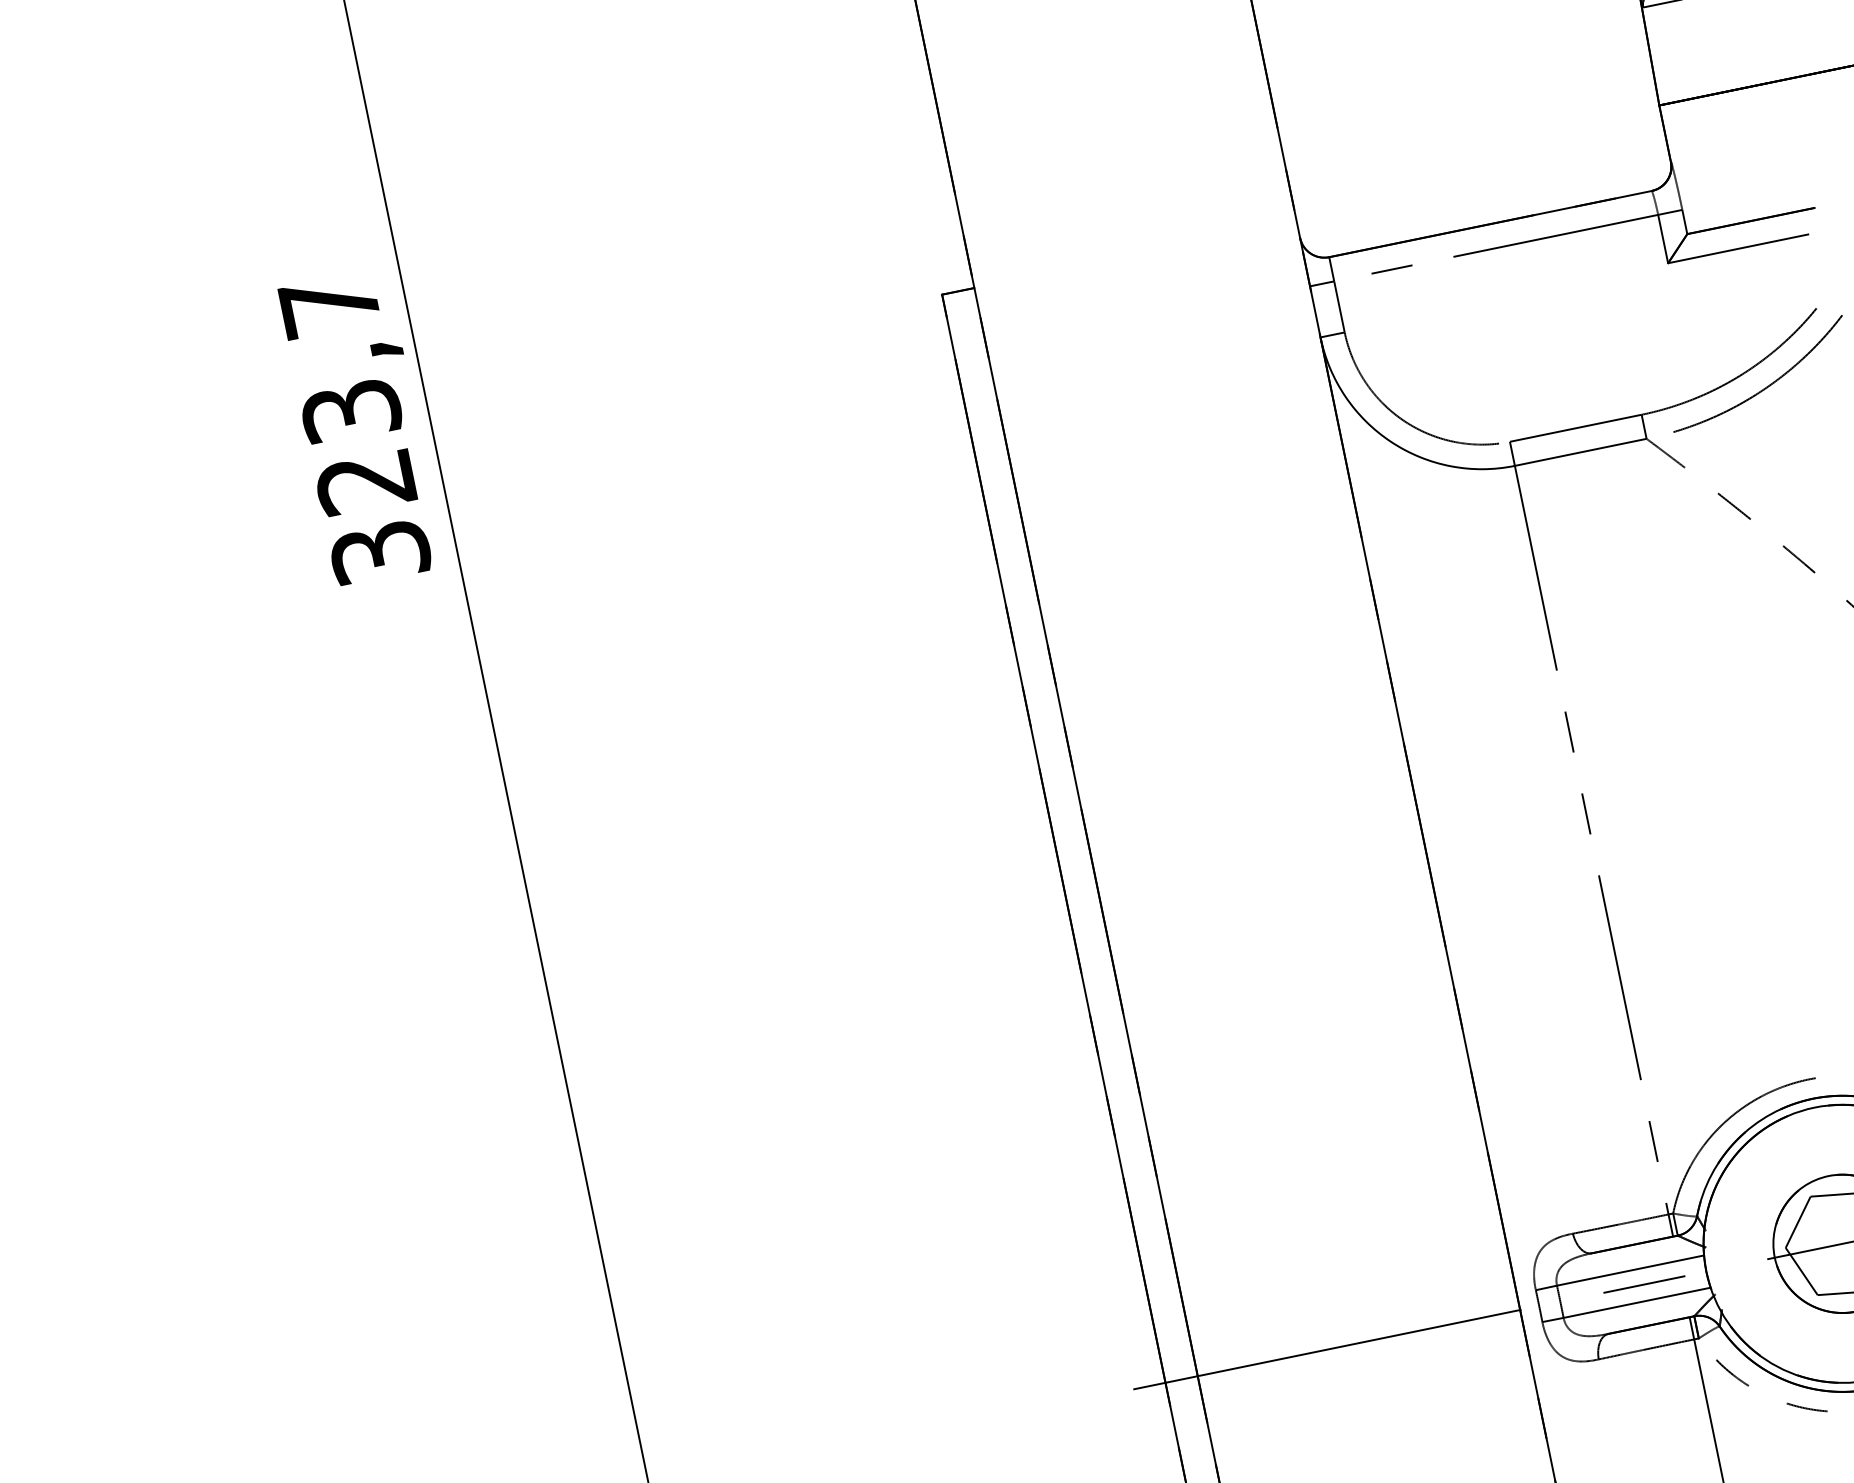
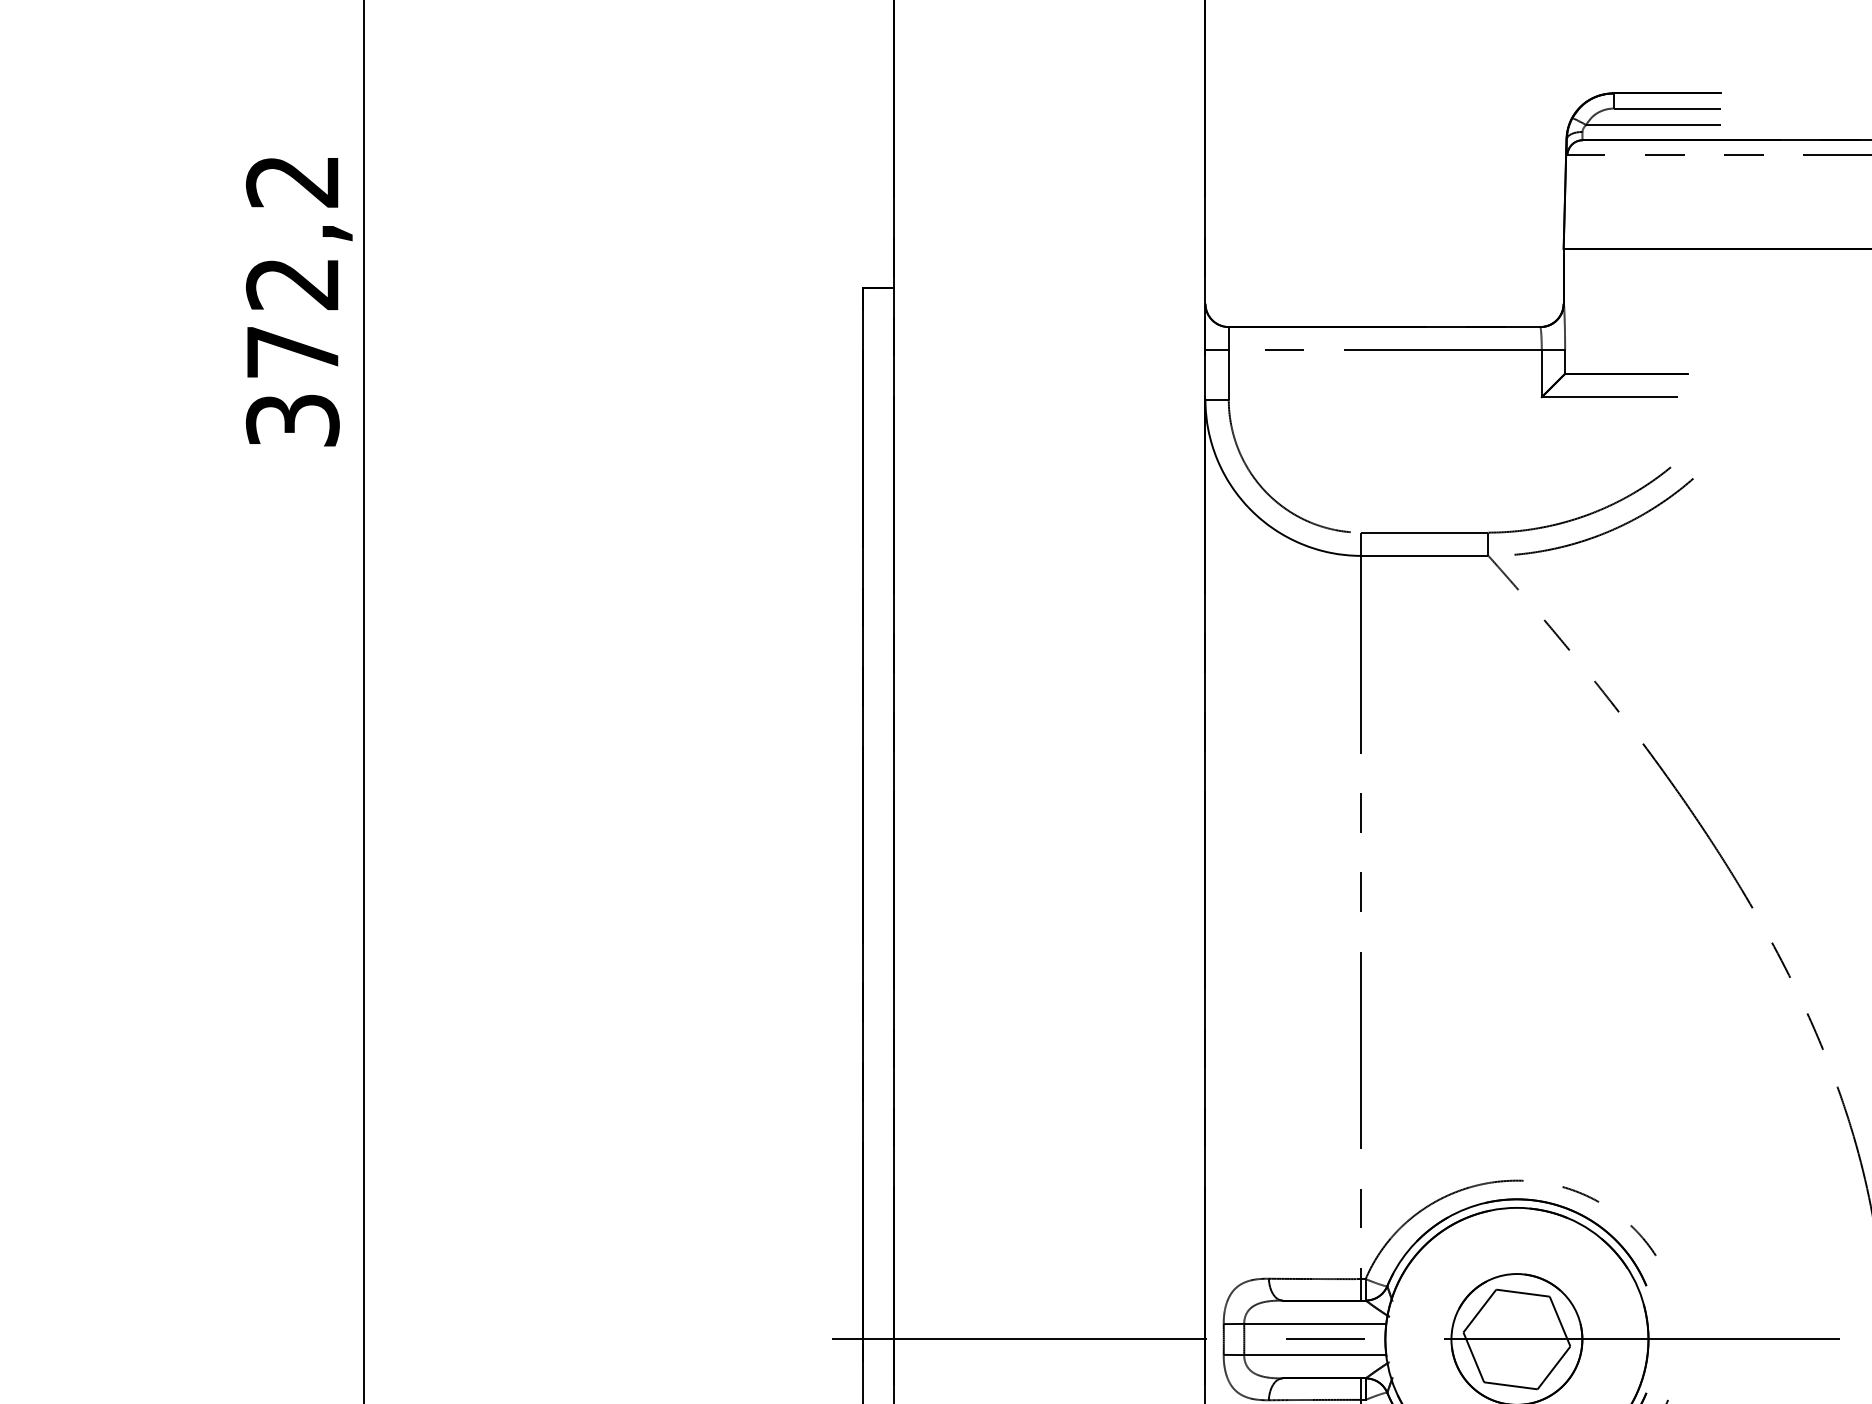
text: (347, 394) -> (292, 267), 323,7 -> 372,2

